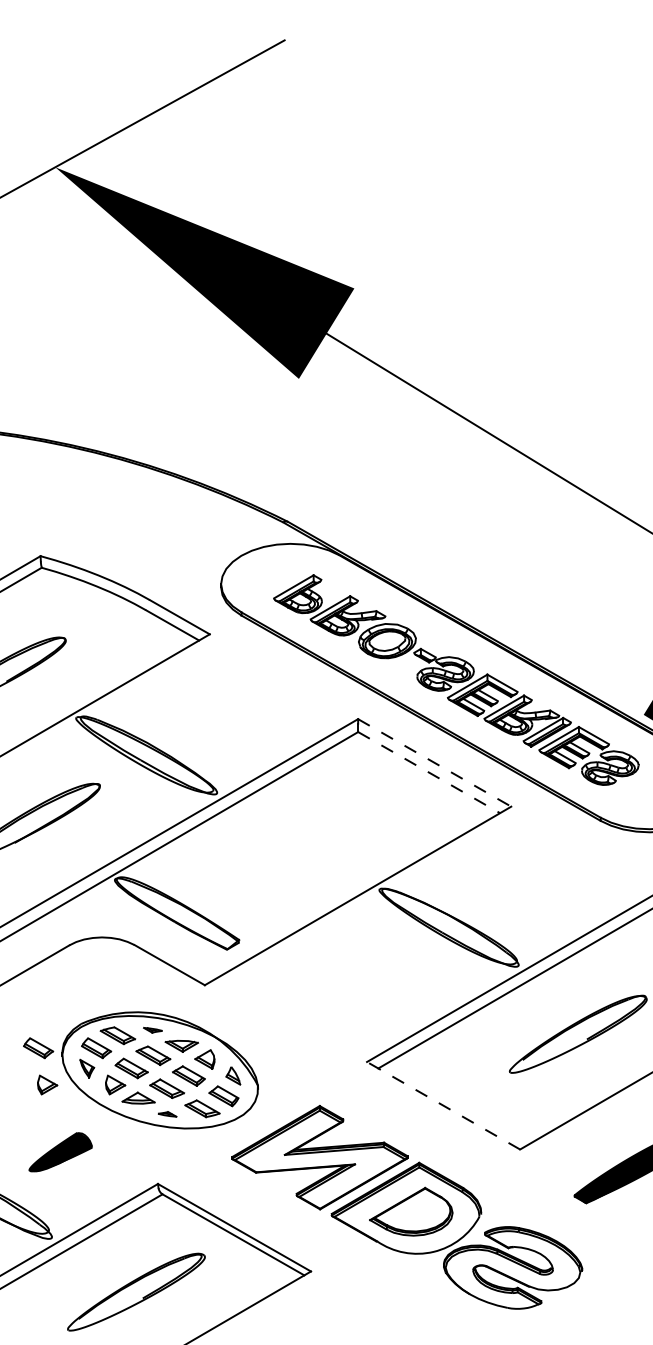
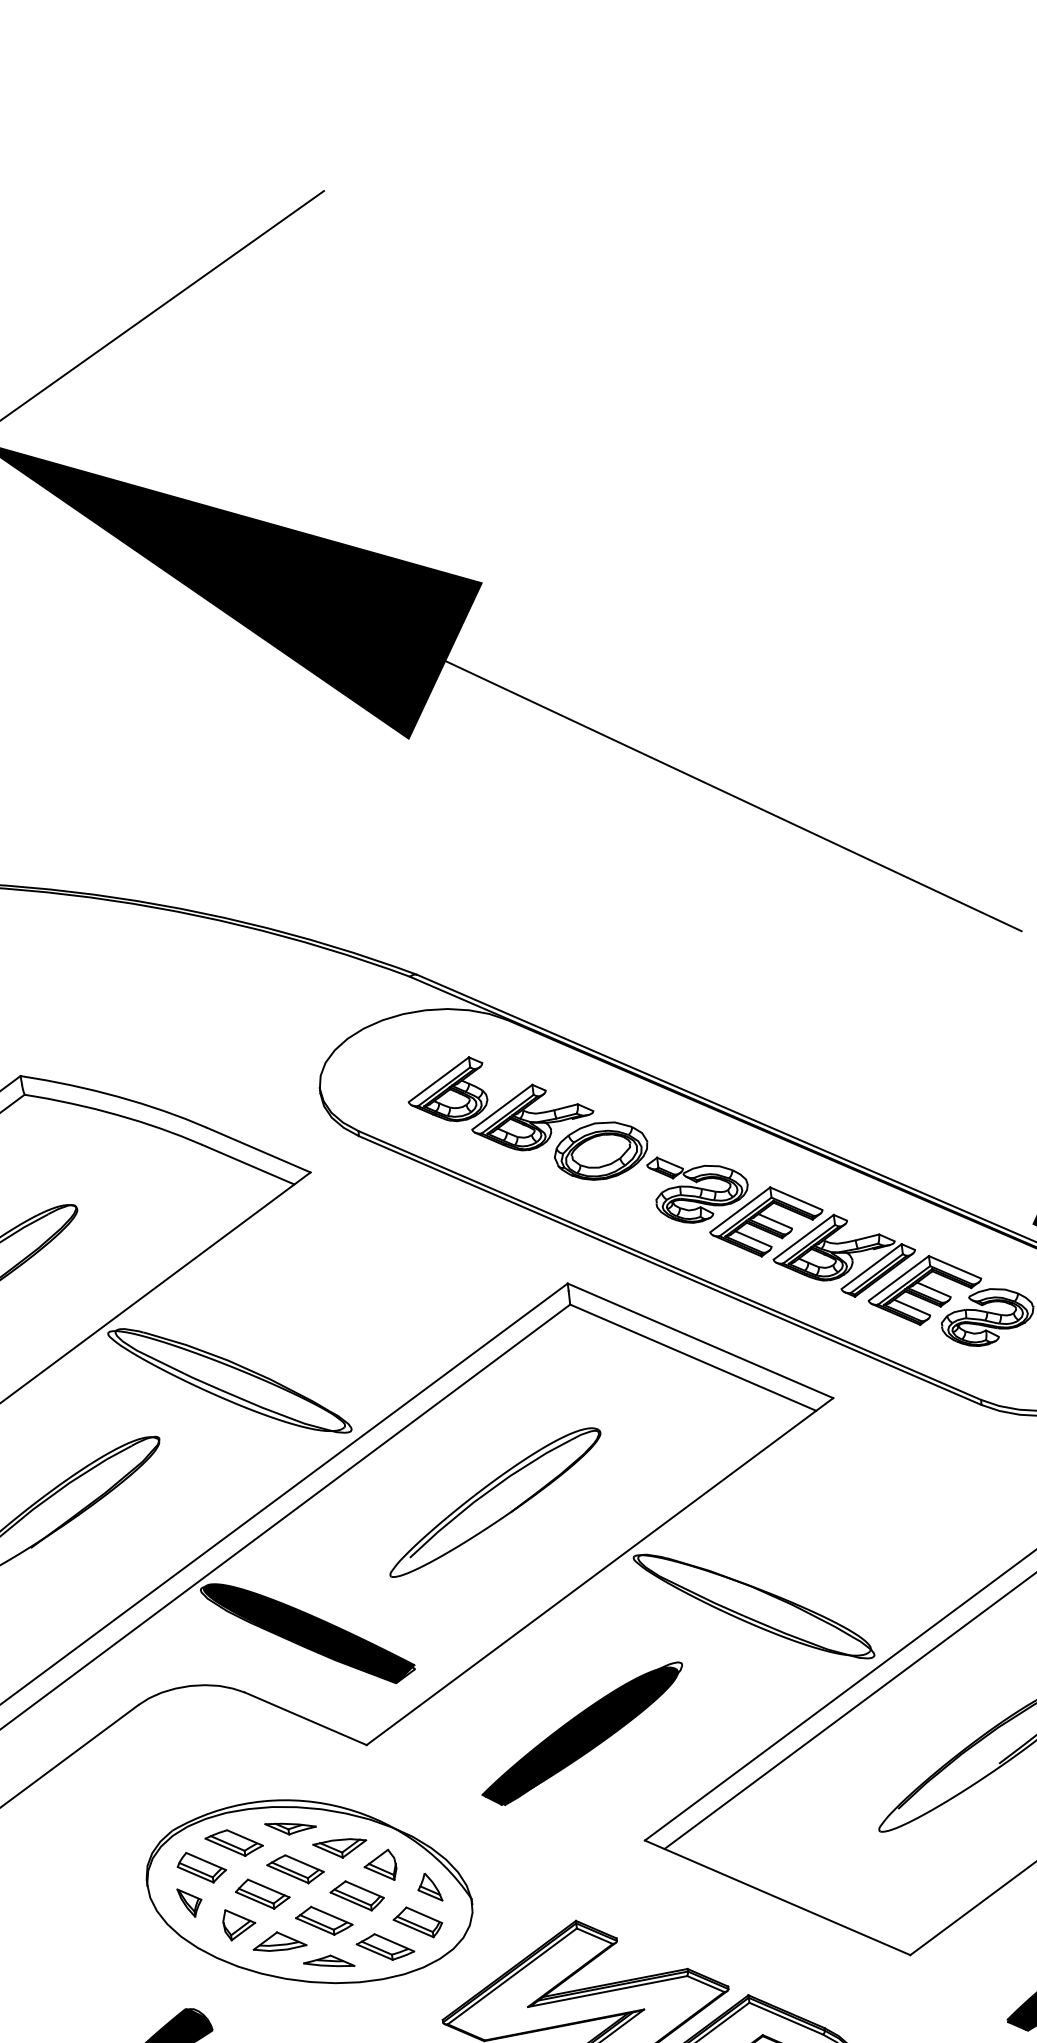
line: (435, 763) -> (701, 1341), dashed -> solid
line: (429, 772) -> (693, 1357), dashed -> solid
part: (299, 846) -> (495, 1501), added
fill: (177, 913) -> (308, 1633), added
part: (336, 993) -> (582, 1734), added
part: (152, 1030) -> (289, 1828), size x1.67
part: (38, 1048) -> (107, 1878), removed
part: (47, 1084) -> (128, 1935), removed
line: (443, 1105) -> (777, 1897), dashed -> solid
part: (167, 1114) -> (329, 1962), size x1.67

